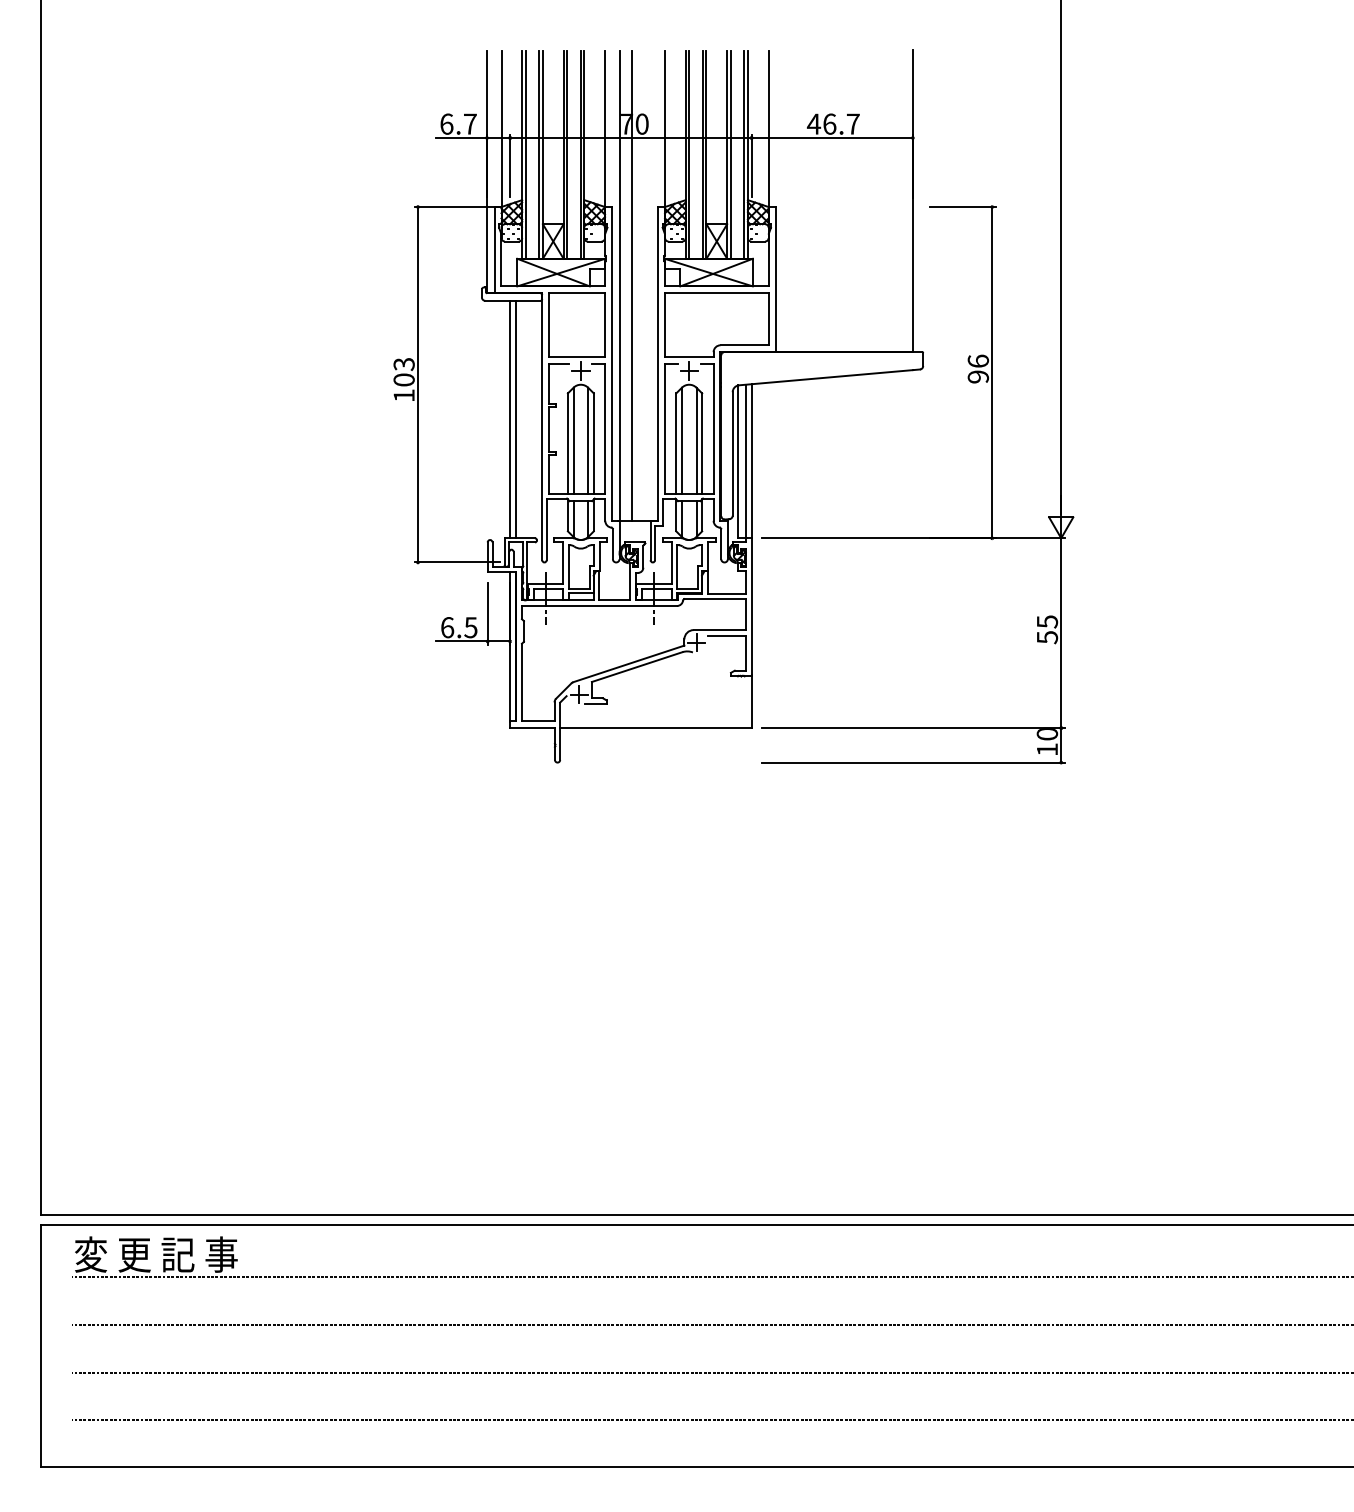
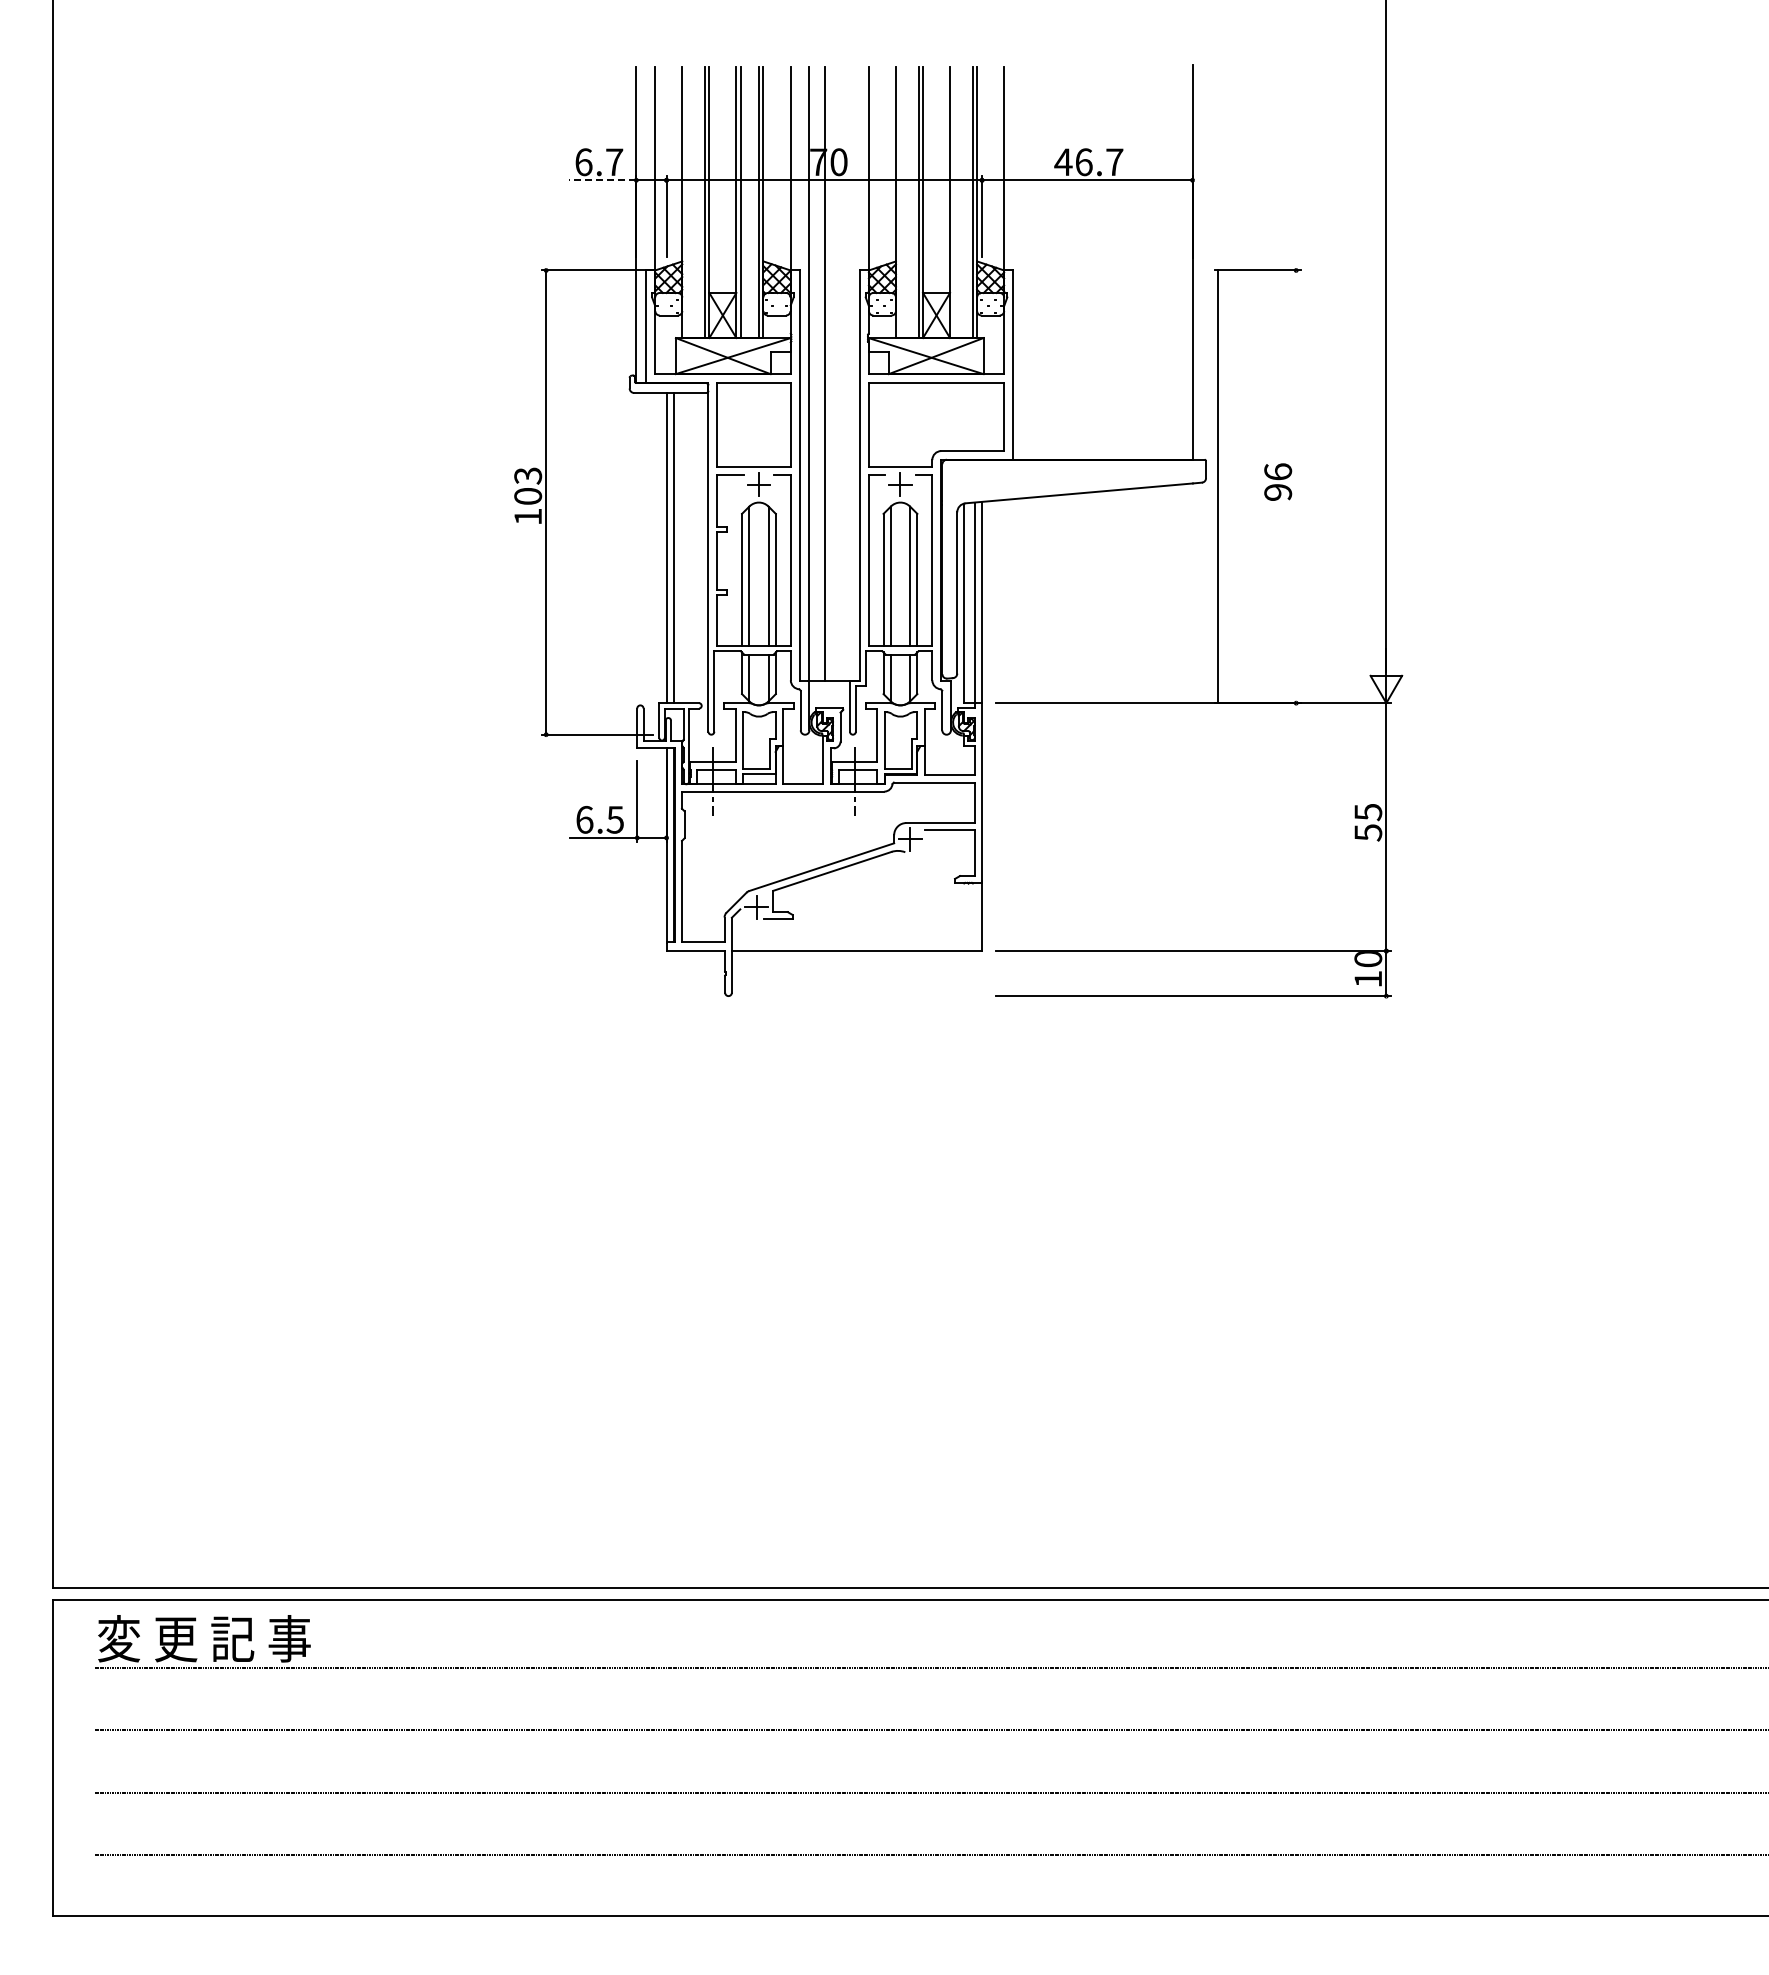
line: (461, 138) -> (602, 180), solid -> dashed
line: (525, 155) -> (686, 202), removed
line: (689, 155) -> (900, 202), removed
line: (730, 155) -> (954, 202), removed
line: (992, 372) -> (1218, 486), moved

